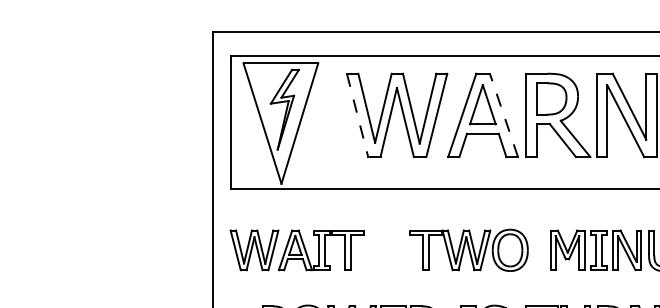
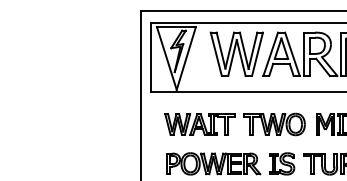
line: (357, 115) -> (216, 54), dashed -> solid
line: (504, 115) -> (292, 54), dashed -> solid
part: (296, 250) -> (199, 124), moved

